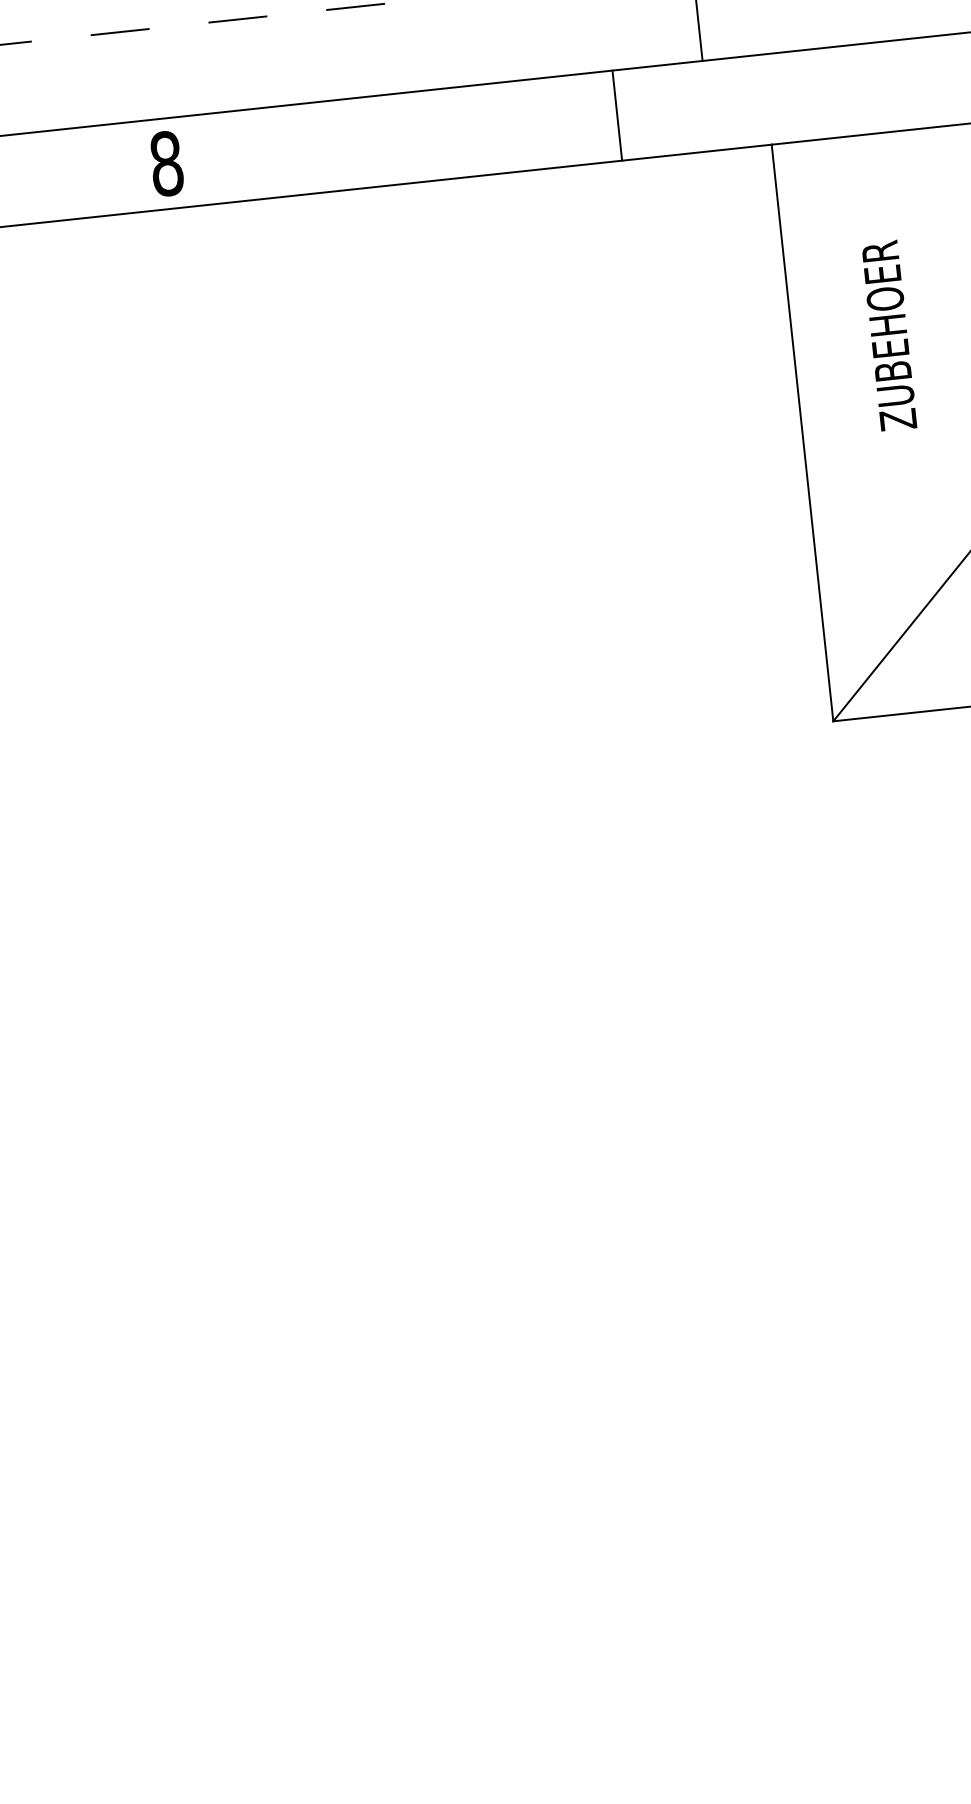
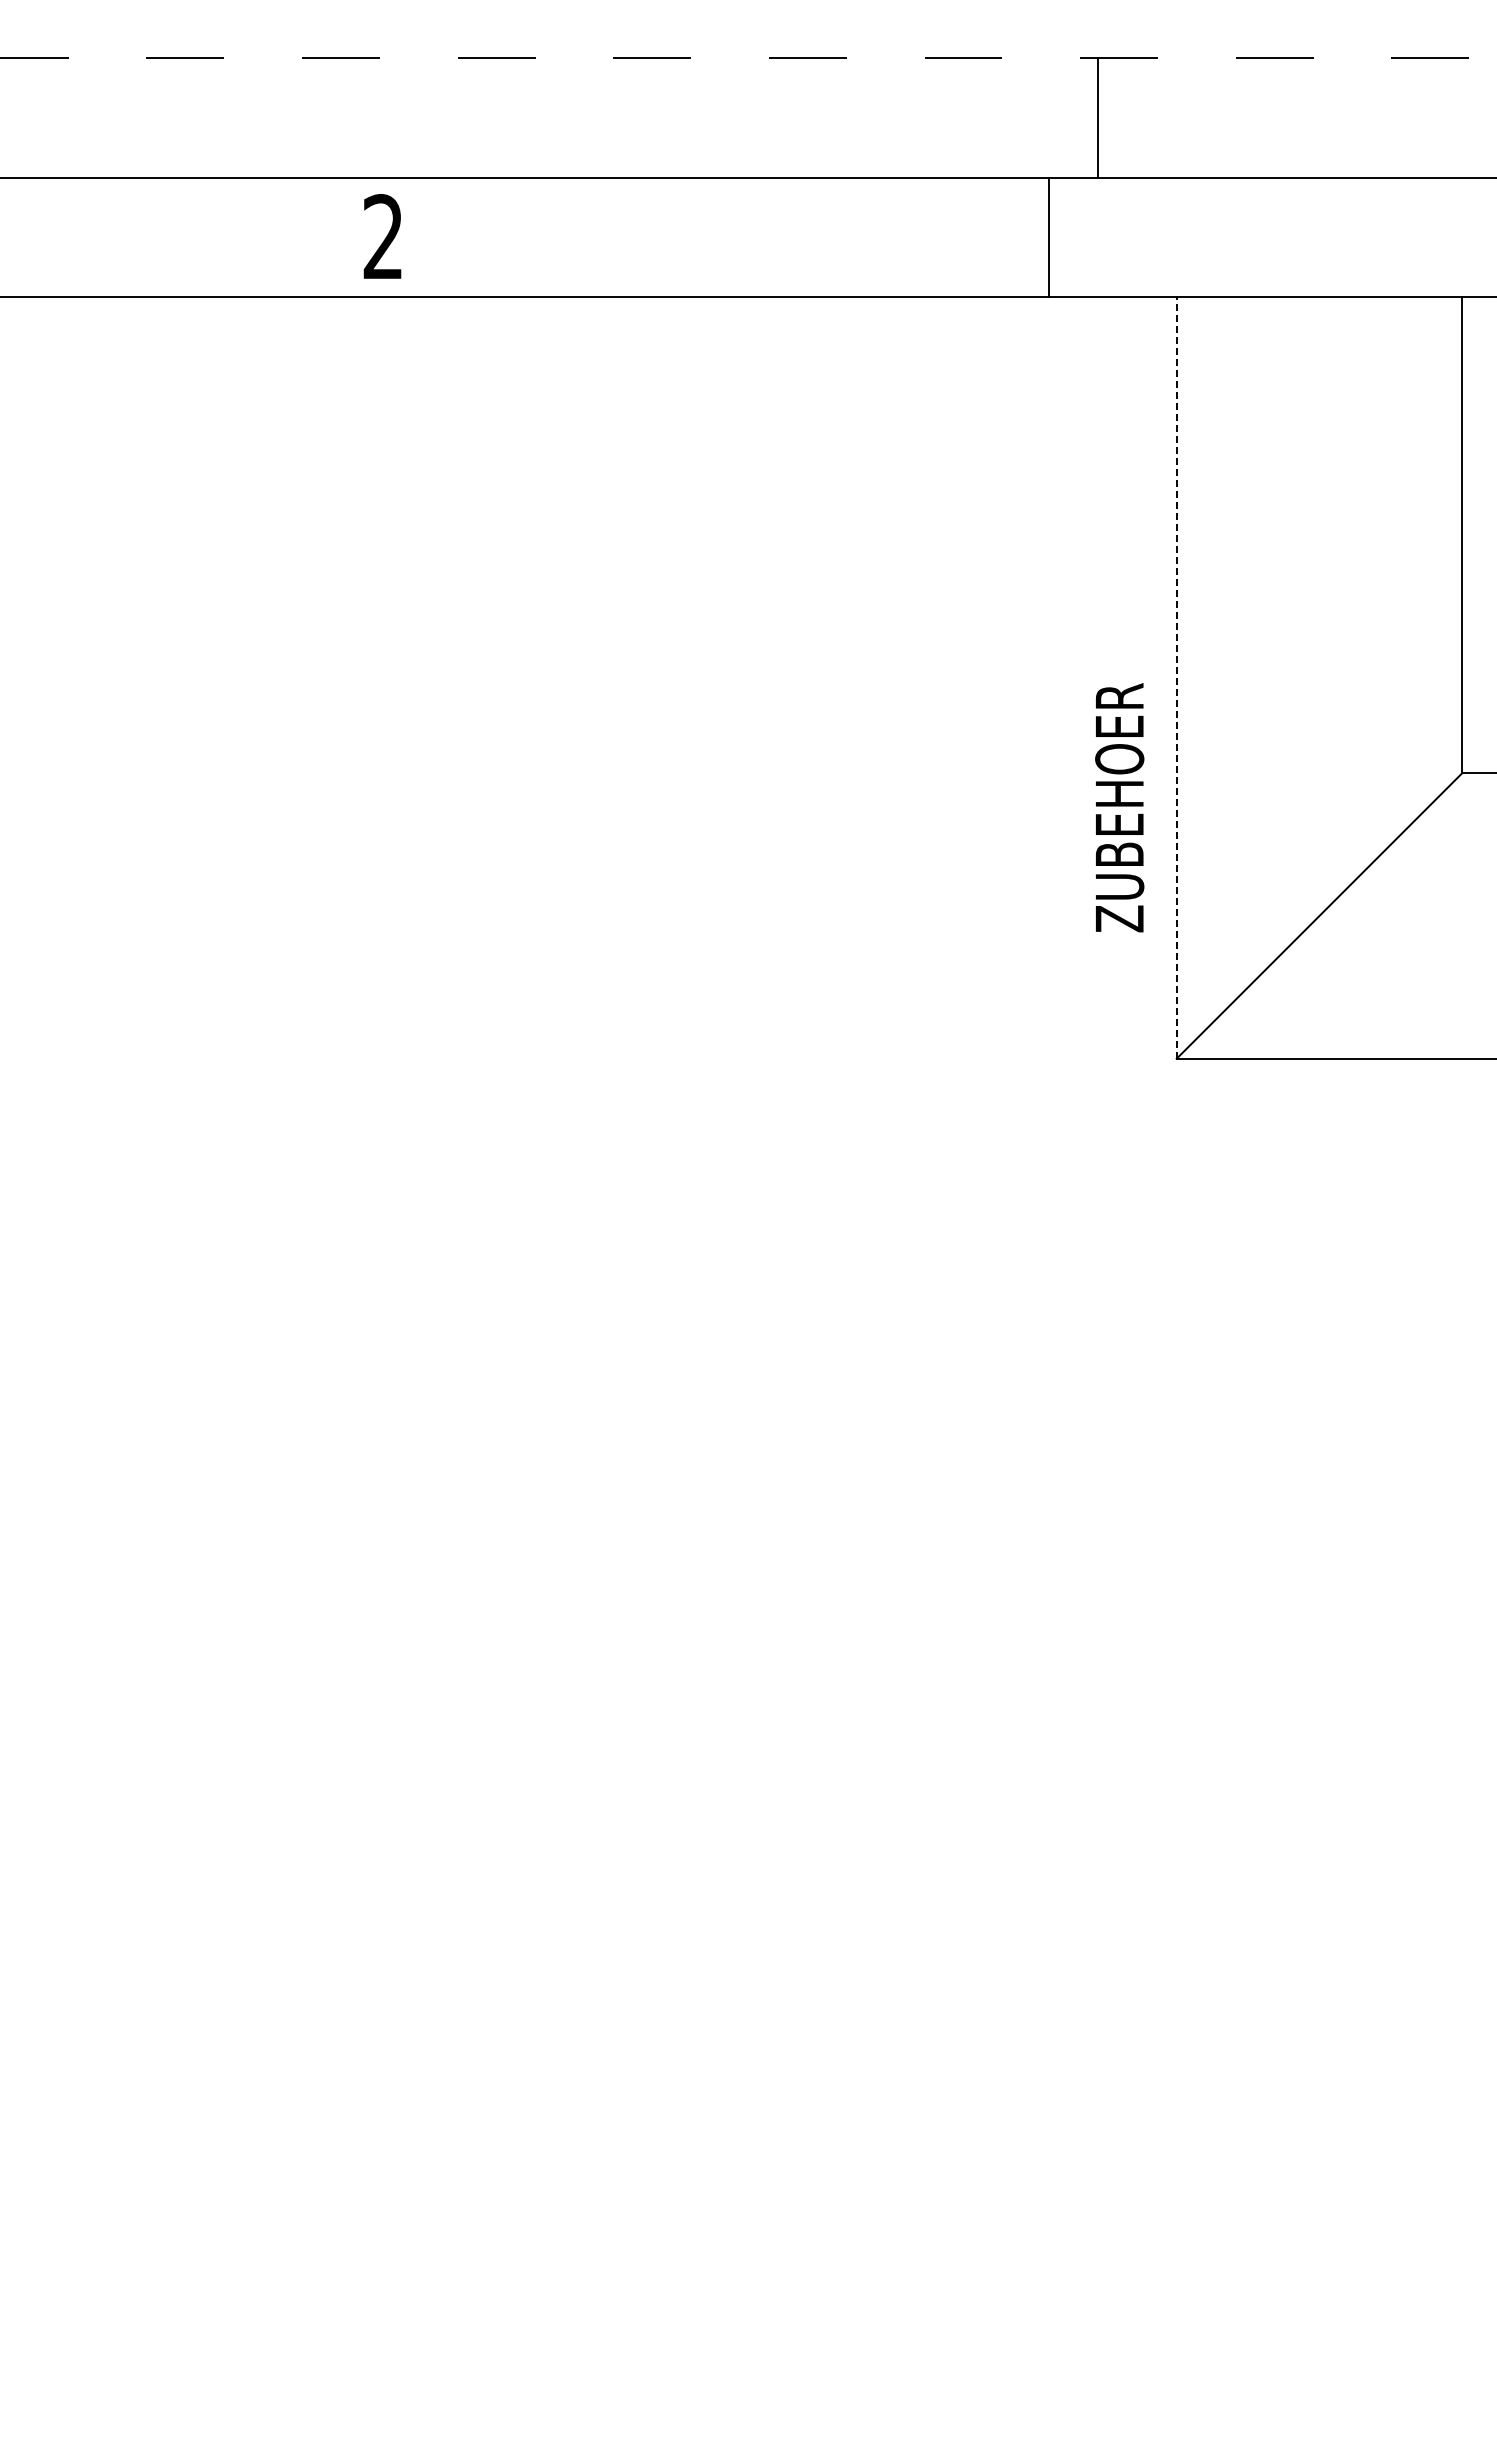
line: (617, 115) -> (1049, 236), moved
text: (166, 164) -> (383, 237), 8 -> 2
text: (889, 335) -> (1119, 807), moved
line: (802, 432) -> (1176, 677), solid -> dashed

